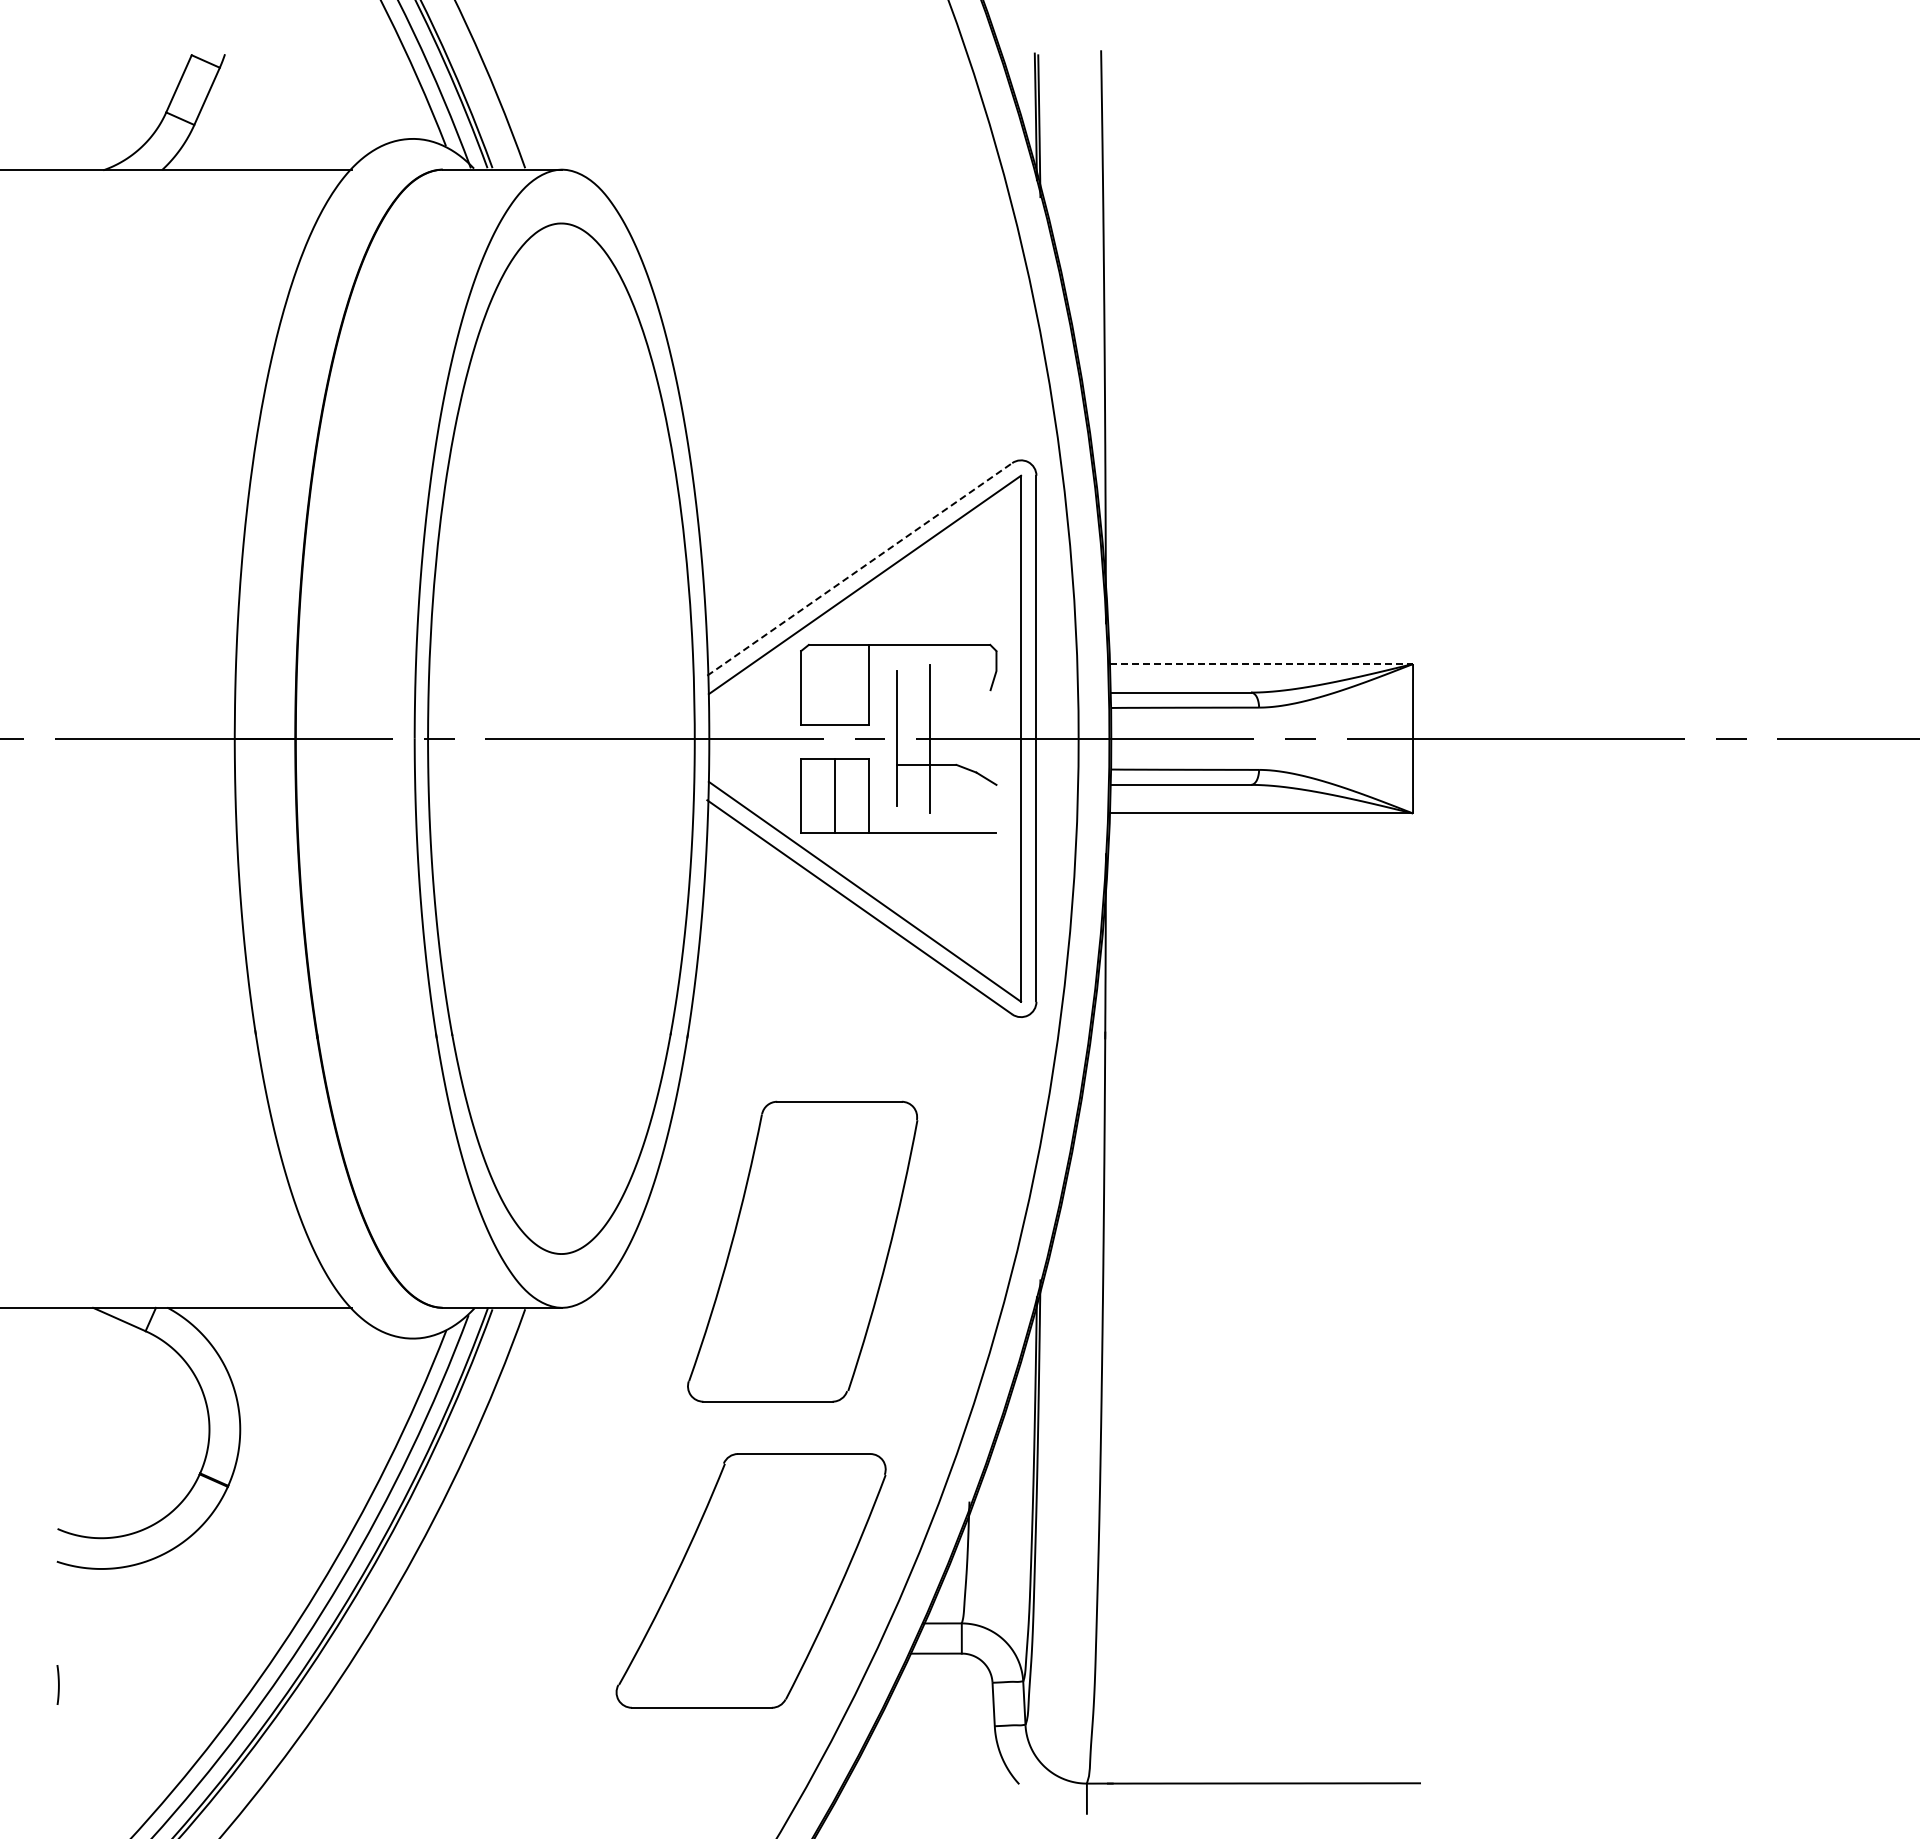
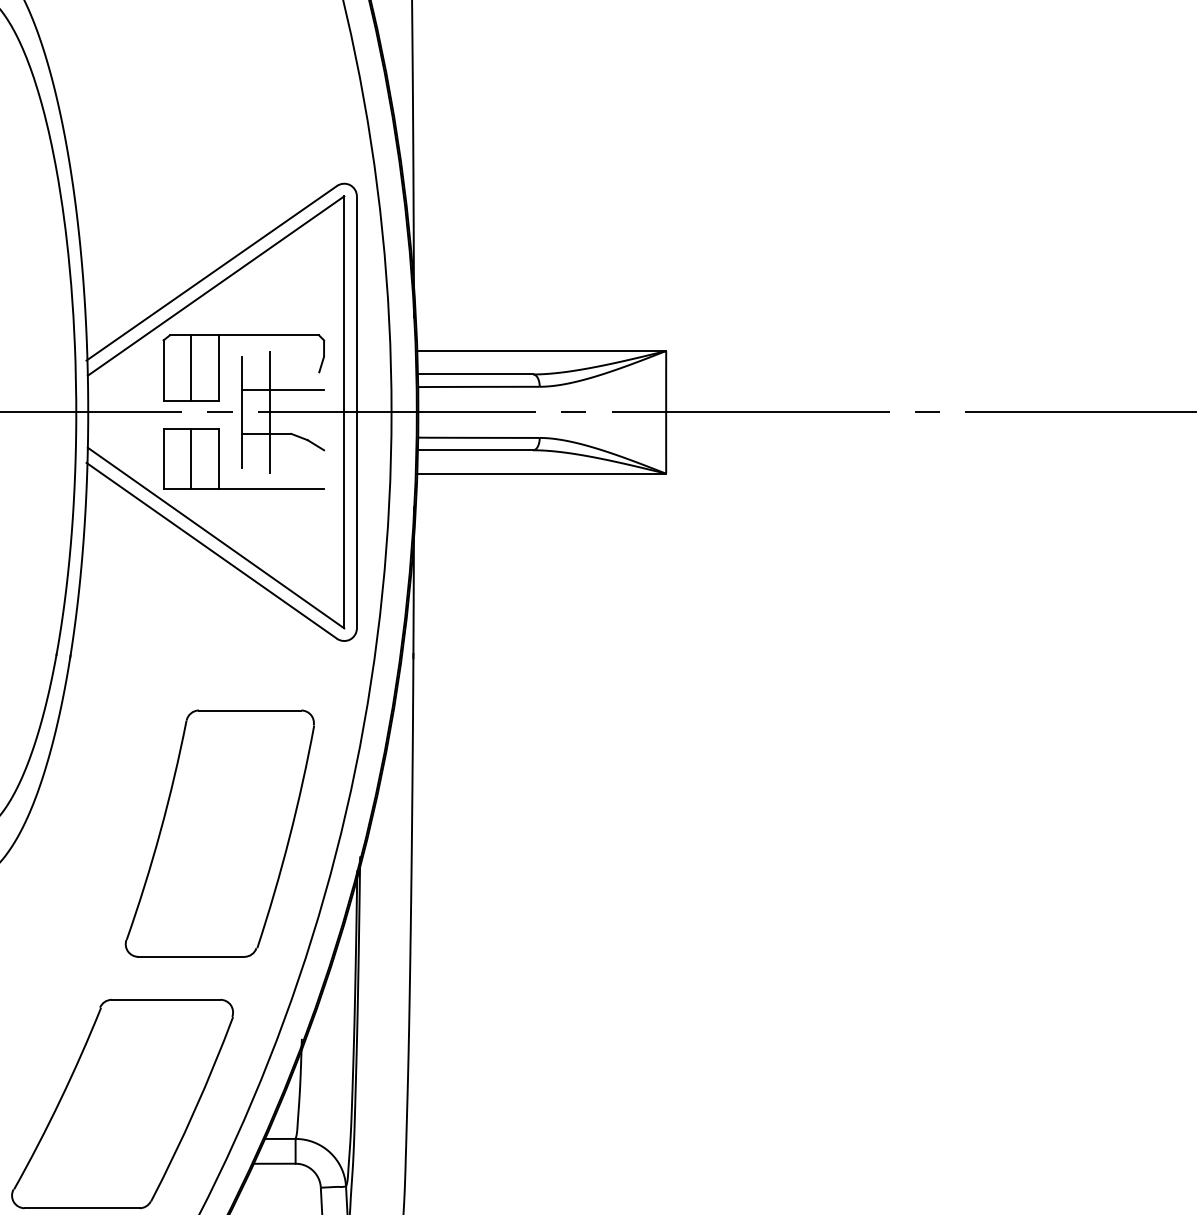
line: (859, 569) -> (211, 273), dashed -> solid
line: (1261, 664) -> (541, 351), dashed -> solid
line: (834, 684) -> (191, 367), added
line: (946, 711) -> (283, 389), added
part: (802, 1251) -> (219, 833), moved

